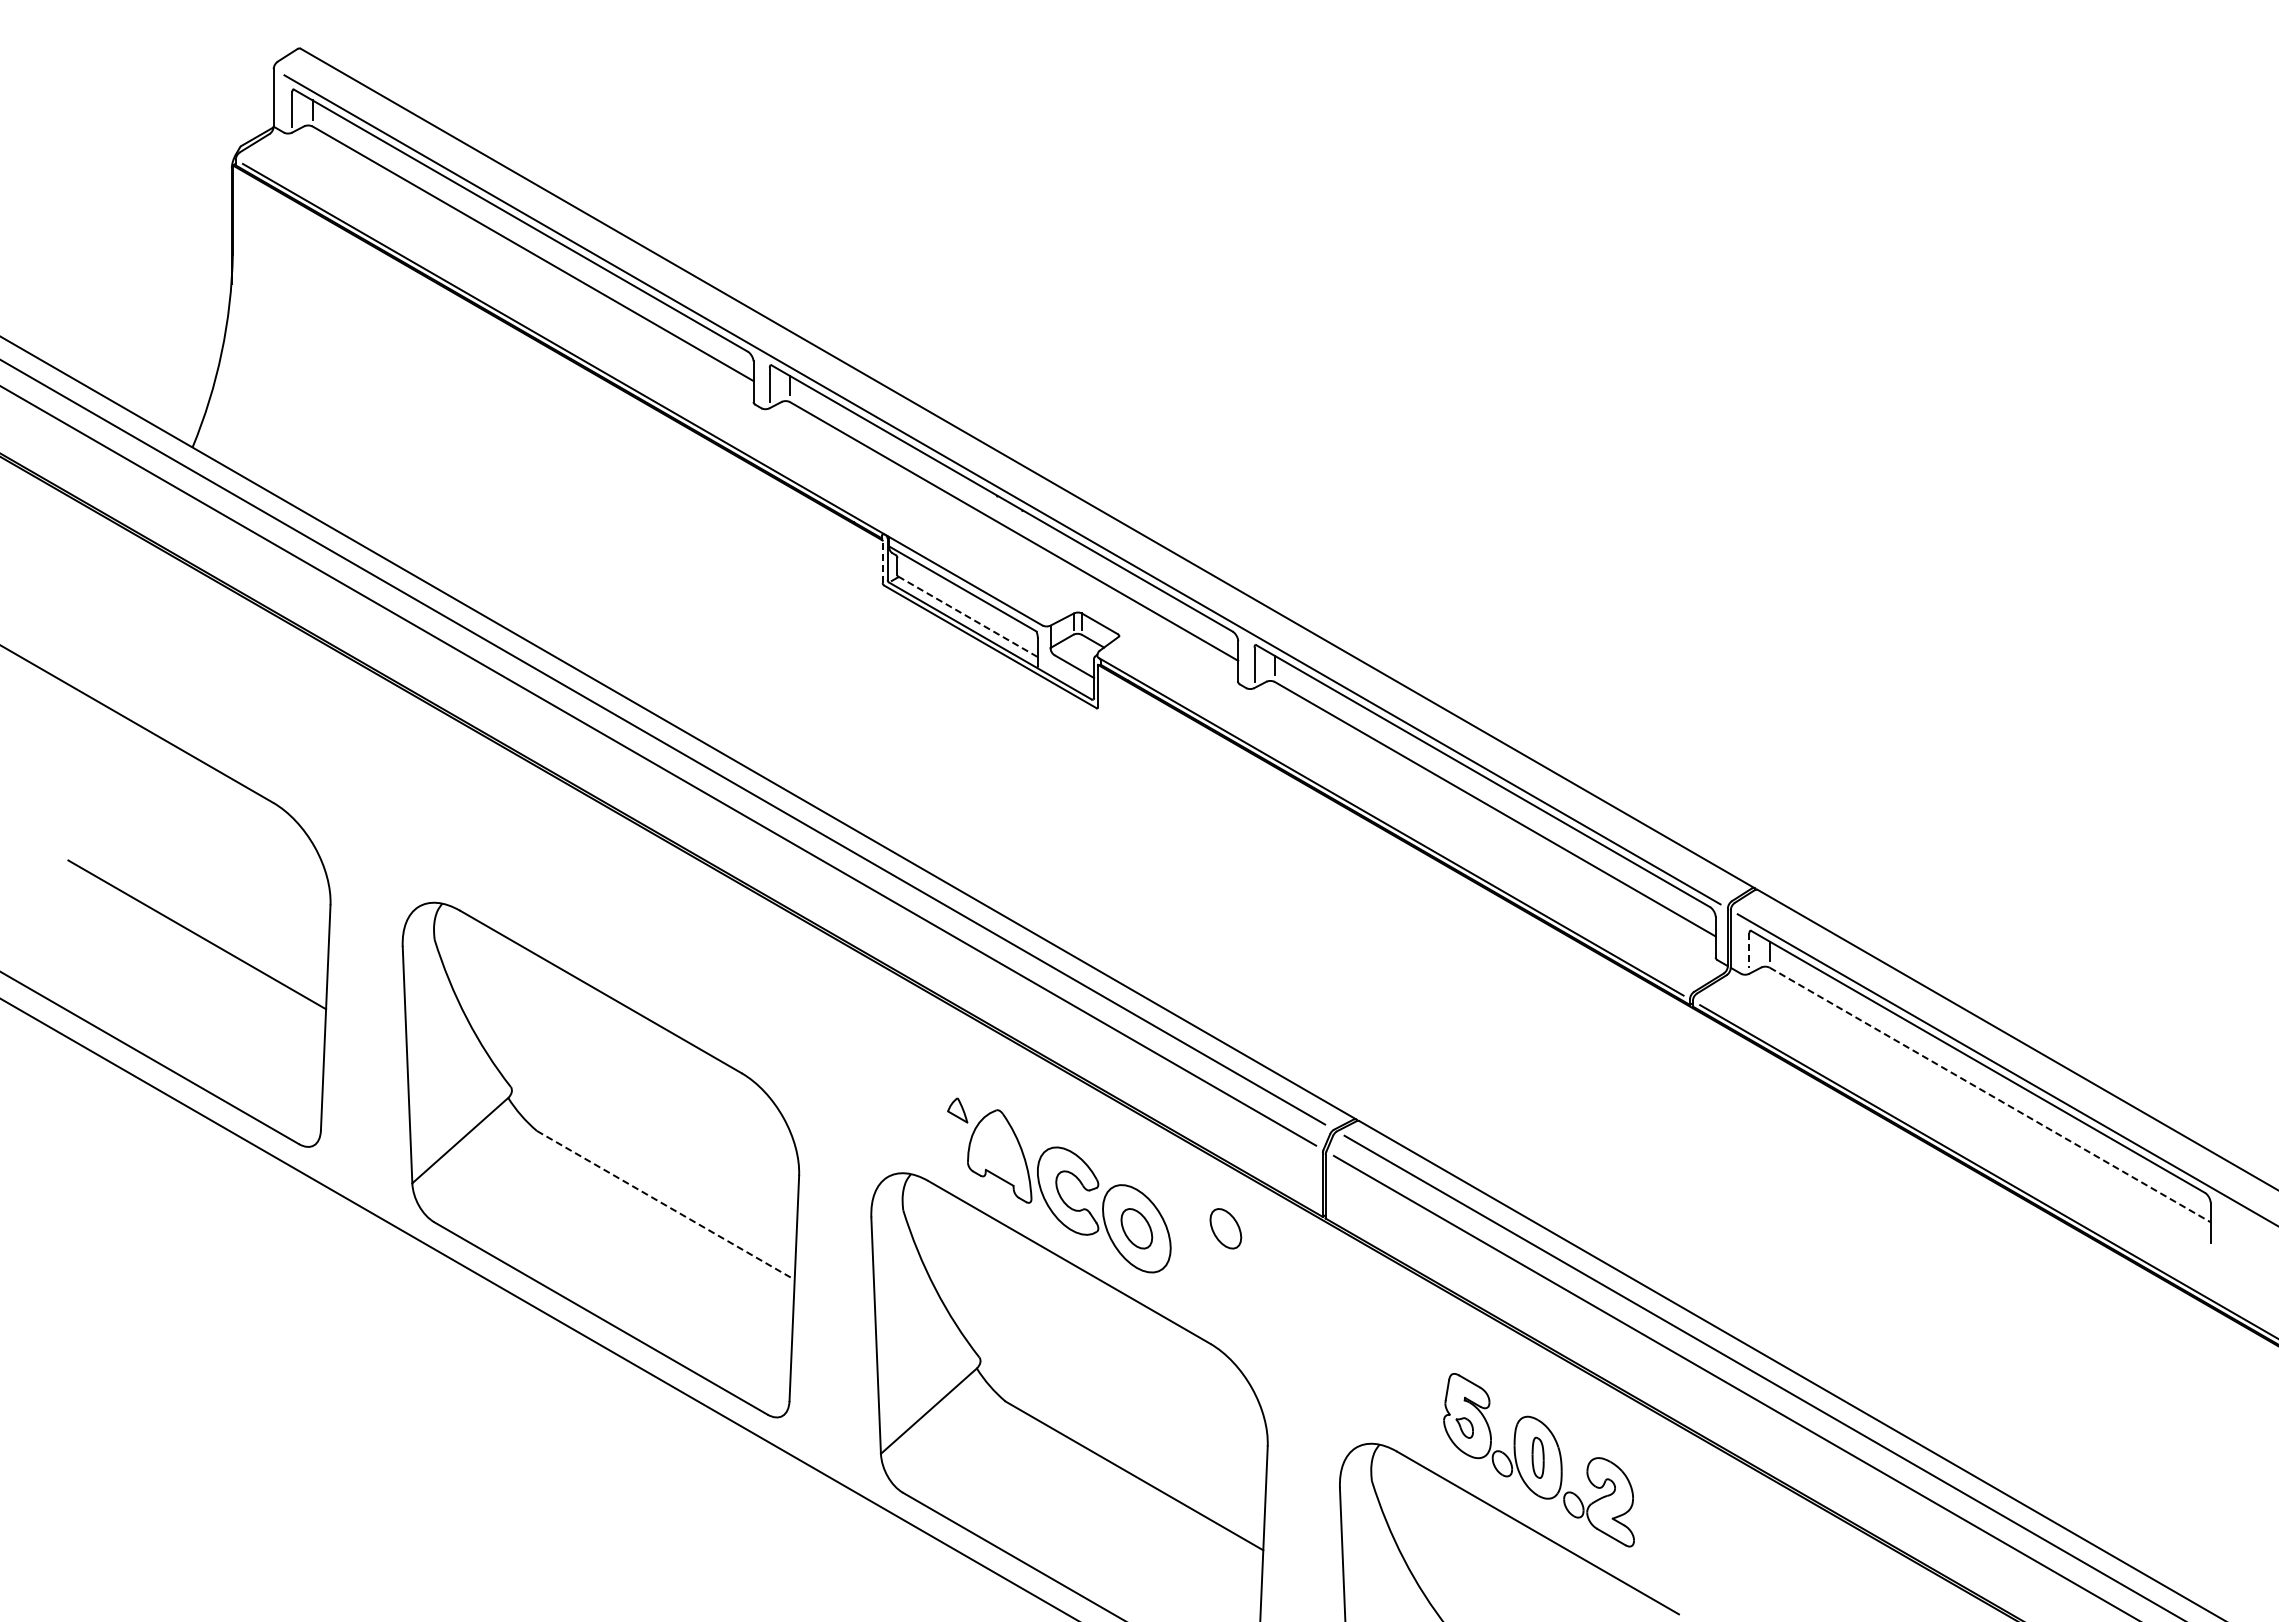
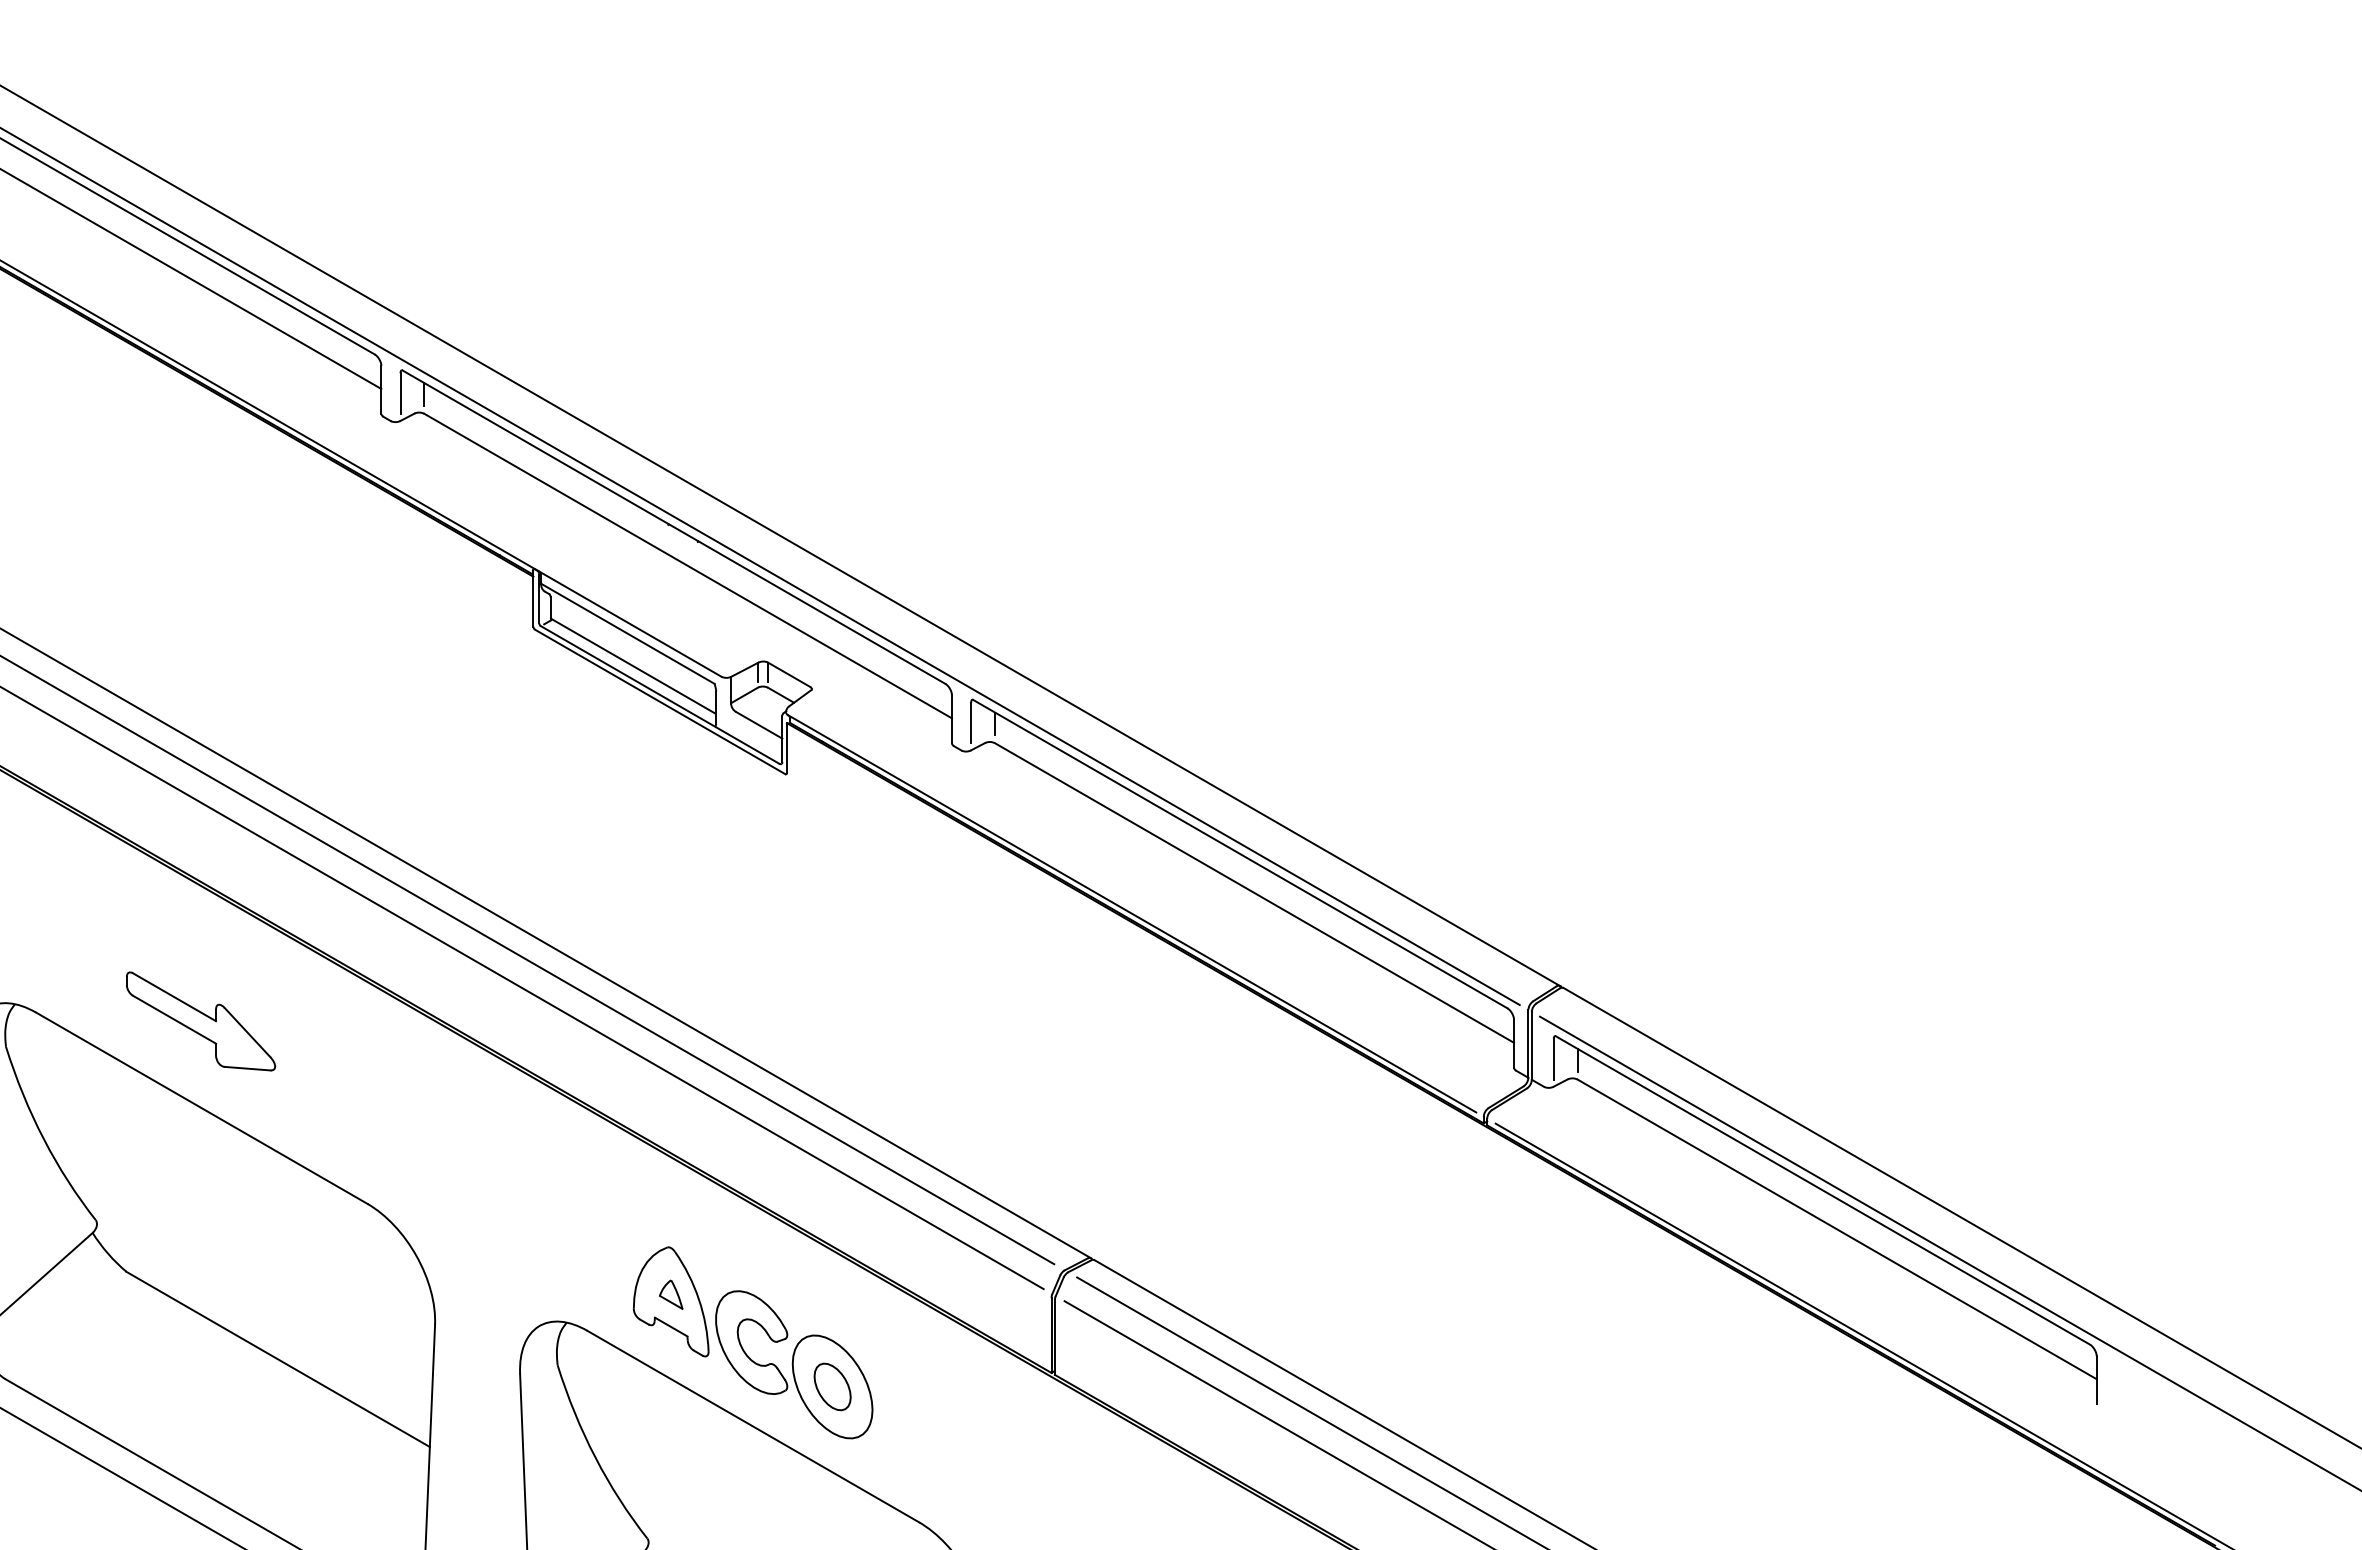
line: (882, 561) -> (533, 601), dashed -> solid
line: (967, 616) -> (633, 666), dashed -> solid
part: (600, 917) -> (201, 1020), added
line: (1749, 950) -> (1553, 1059), dashed -> solid
line: (1990, 1094) -> (1837, 1228), dashed -> solid
part: (957, 1110) -> (670, 1294), moved
line: (665, 1205) -> (277, 1359), dashed -> solid
part: (1225, 1228) -> (936, 1386), removed

